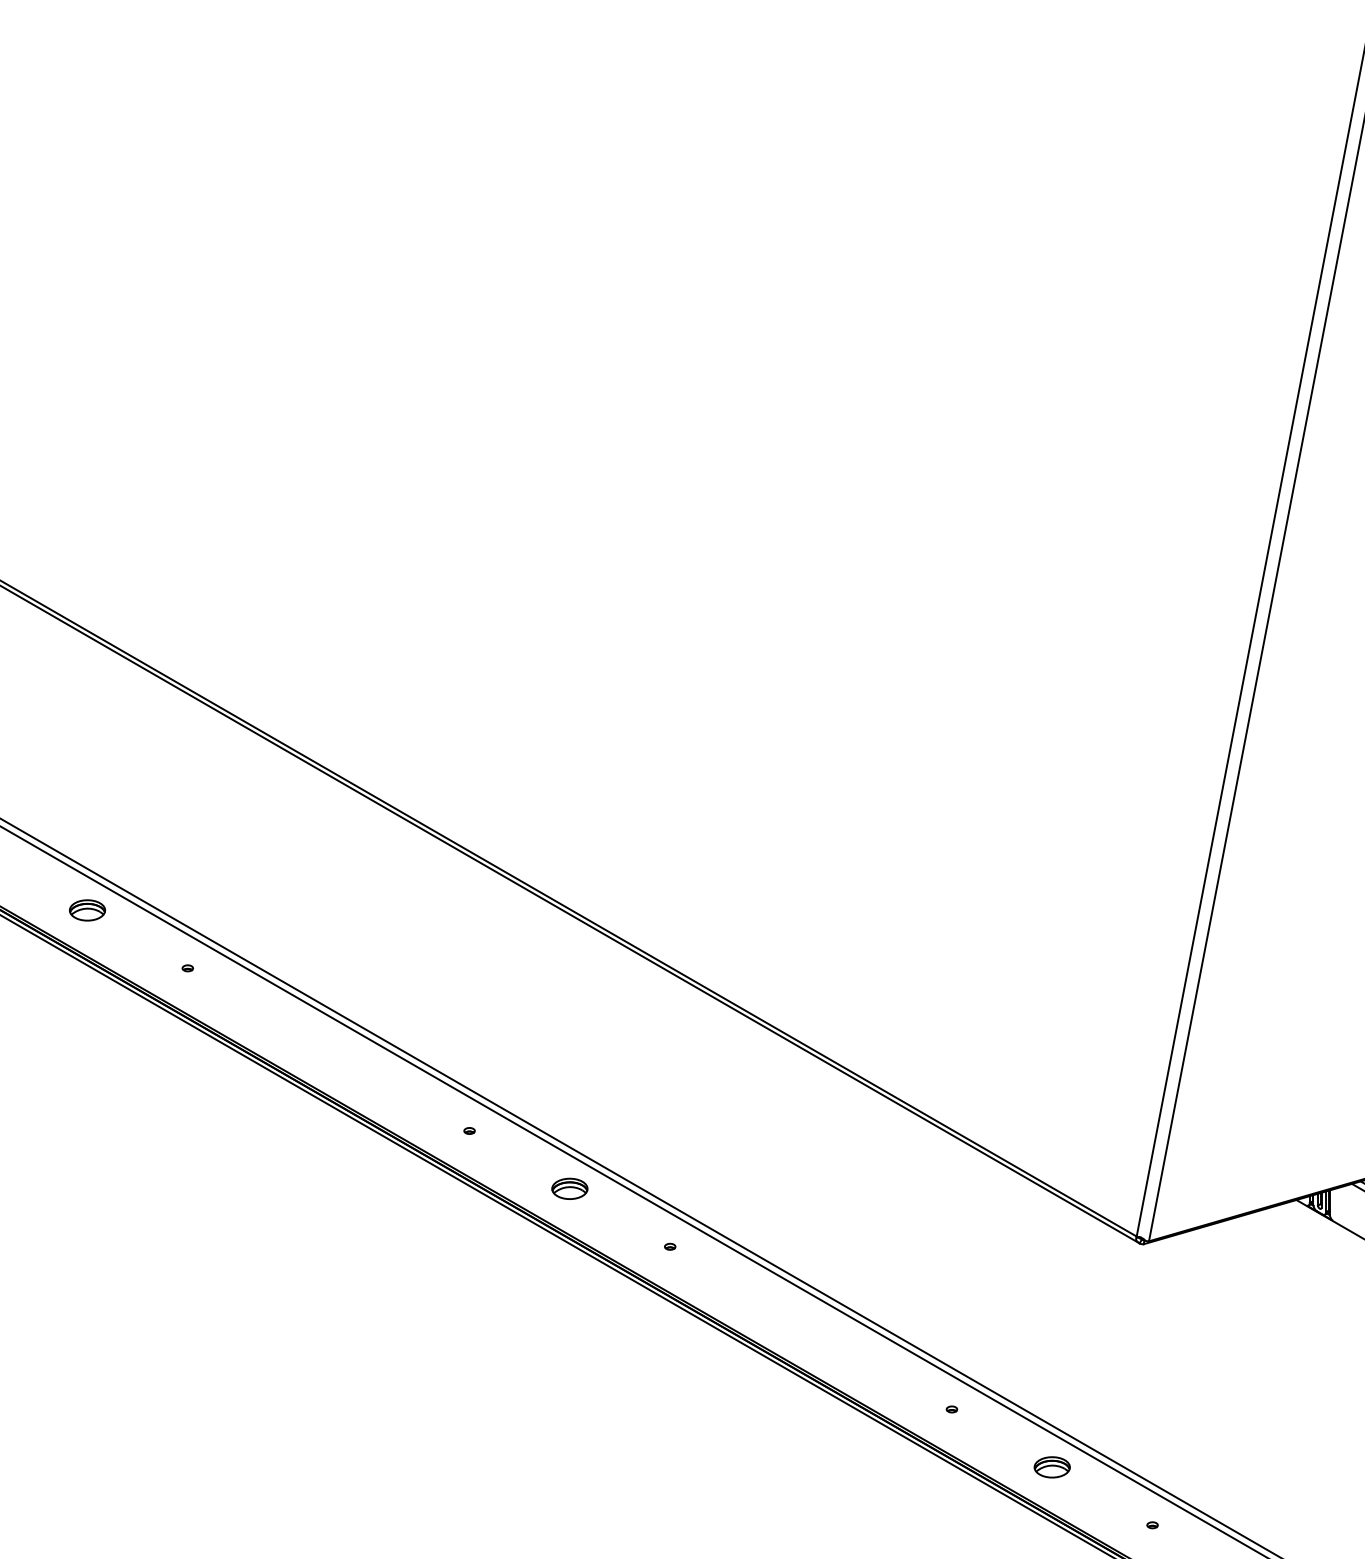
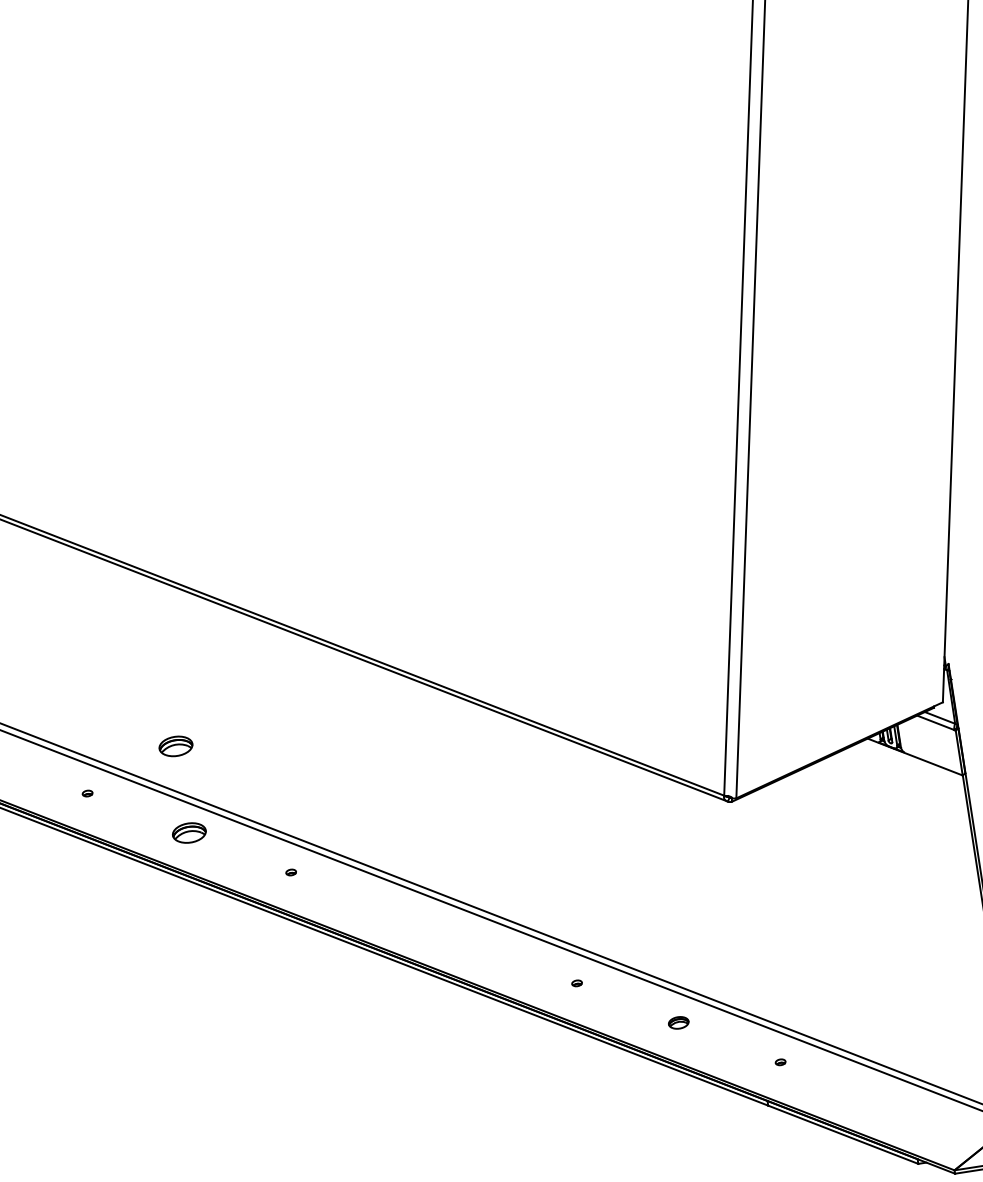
part: (569, 1095) -> (175, 746), added
part: (1051, 1467) -> (678, 1023), size x0.6

